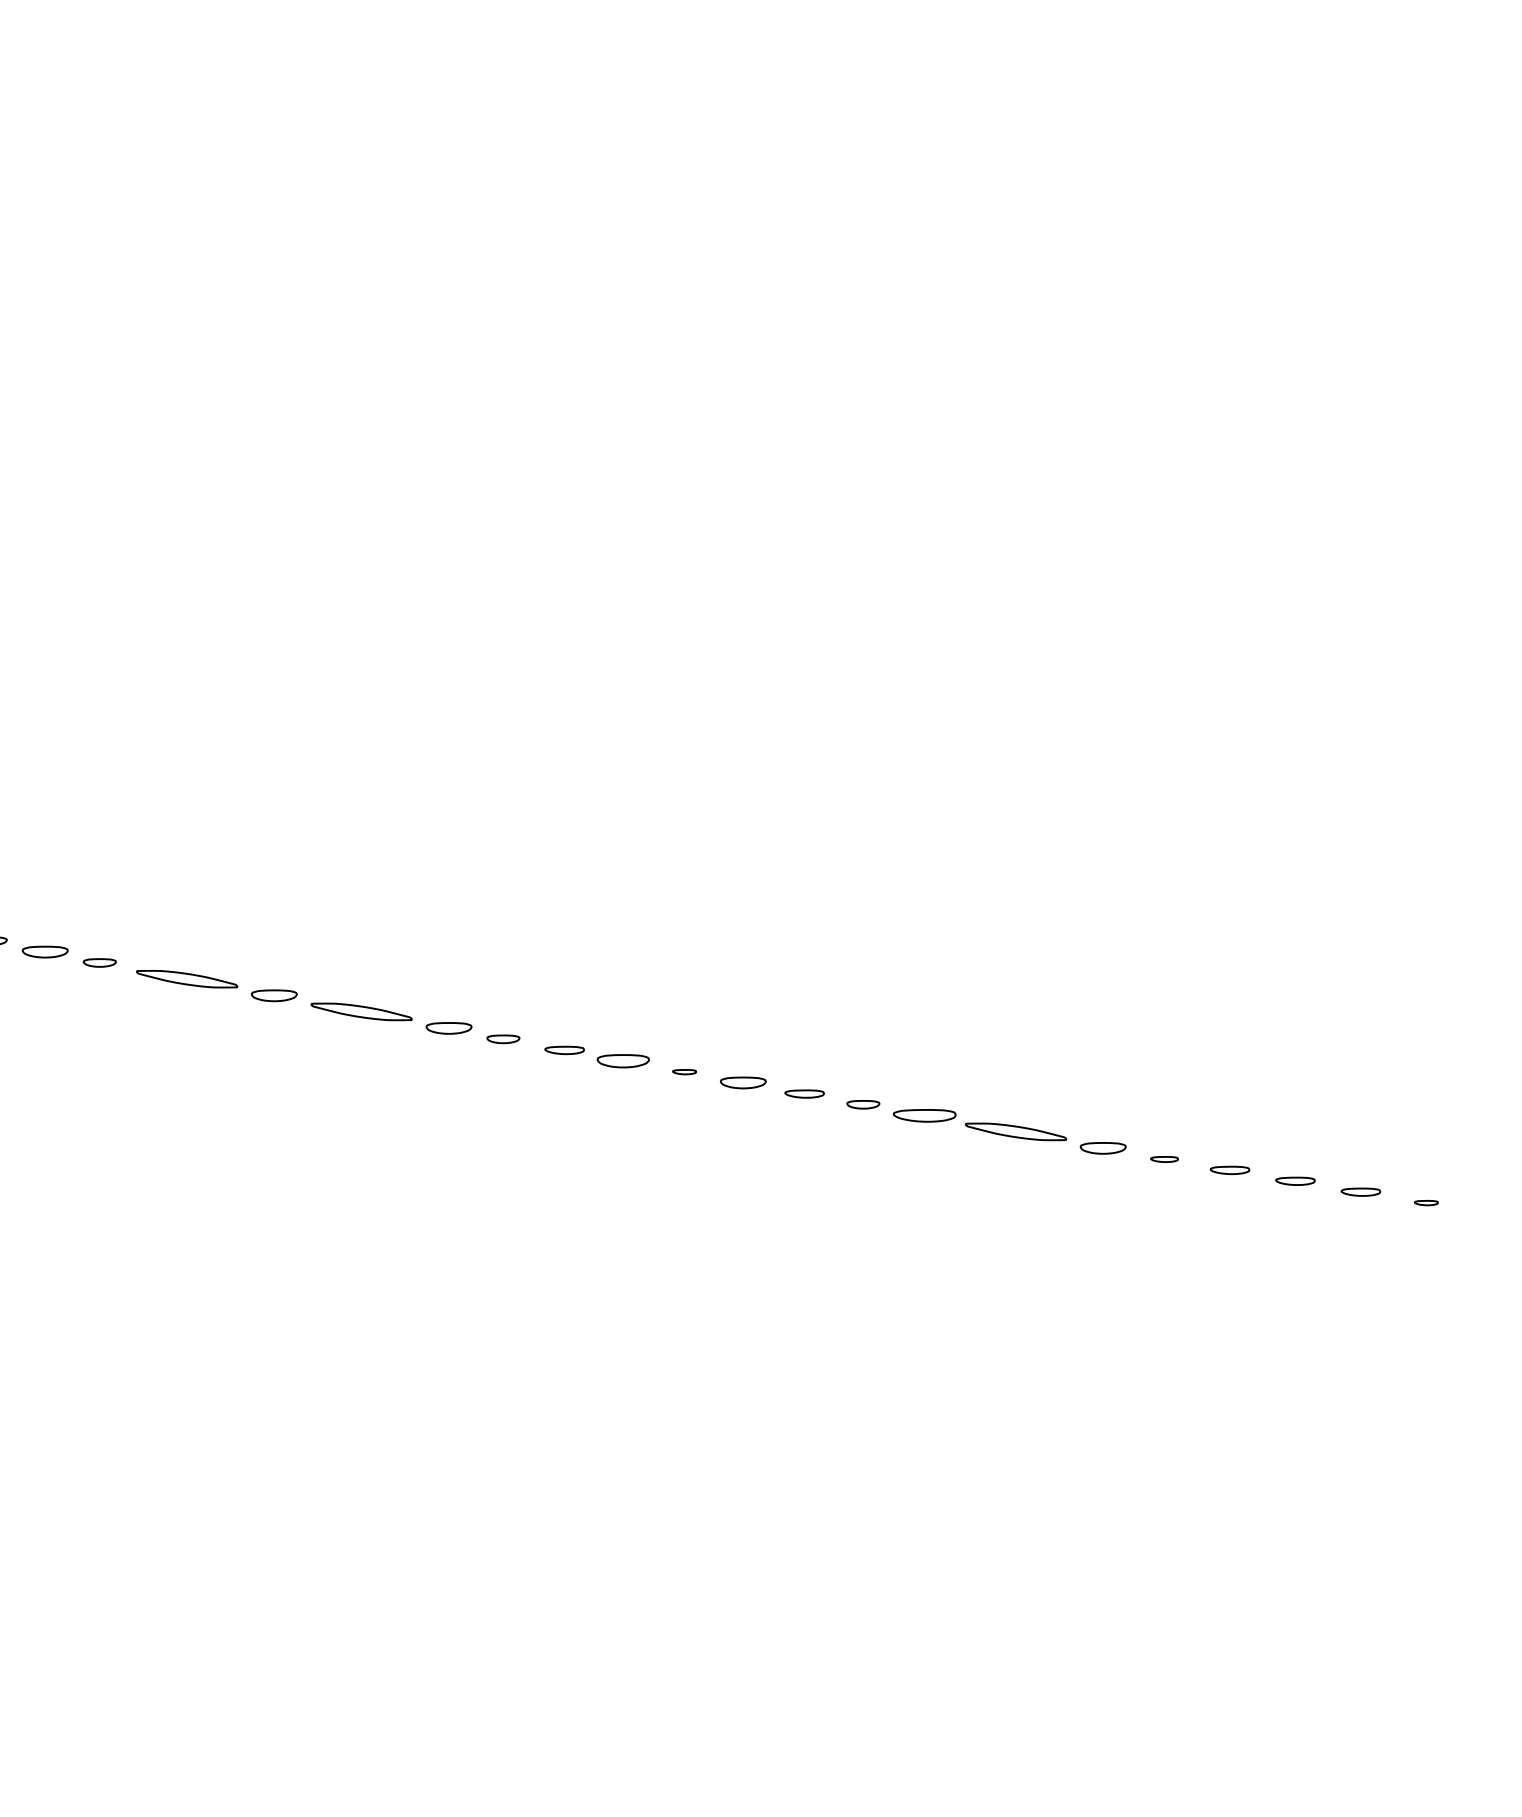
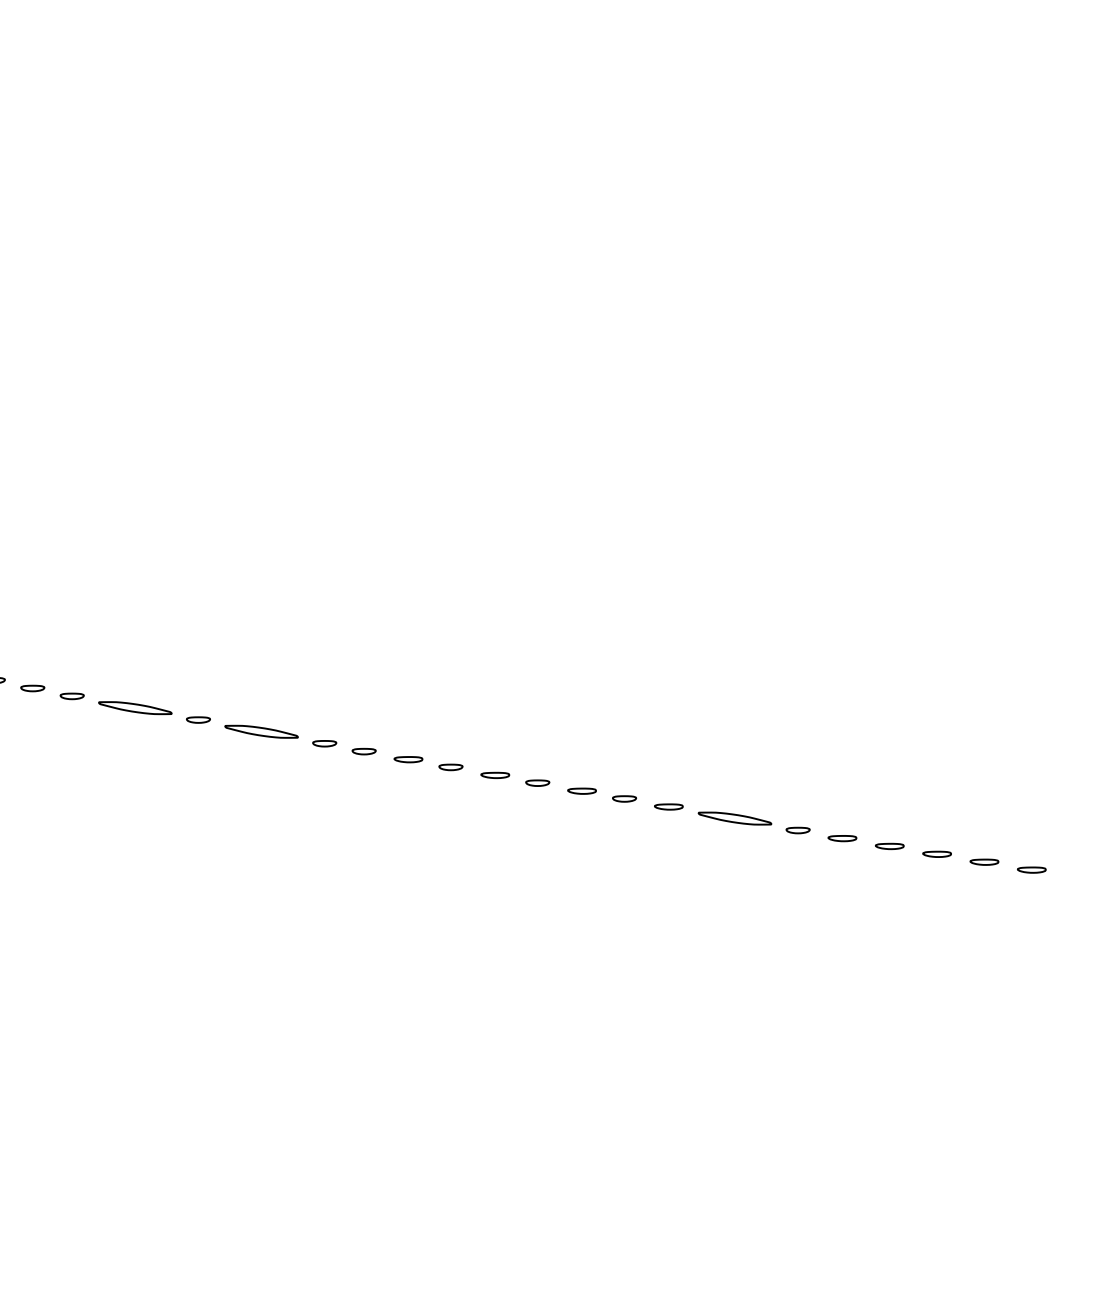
part: (45, 951) -> (32, 688), size x0.71
part: (274, 995) -> (198, 719), size x0.71
part: (448, 1028) -> (324, 743), size x0.71
part: (623, 1060) -> (451, 766), size x0.62
part: (684, 1071) -> (495, 774), size x1.67
part: (743, 1082) -> (537, 782), size x0.71
part: (924, 1115) -> (668, 806), size x0.62
part: (1103, 1148) -> (798, 830), size x0.71
part: (1164, 1159) -> (842, 838), size x1.43
part: (1426, 1202) -> (1031, 869), size x1.67

